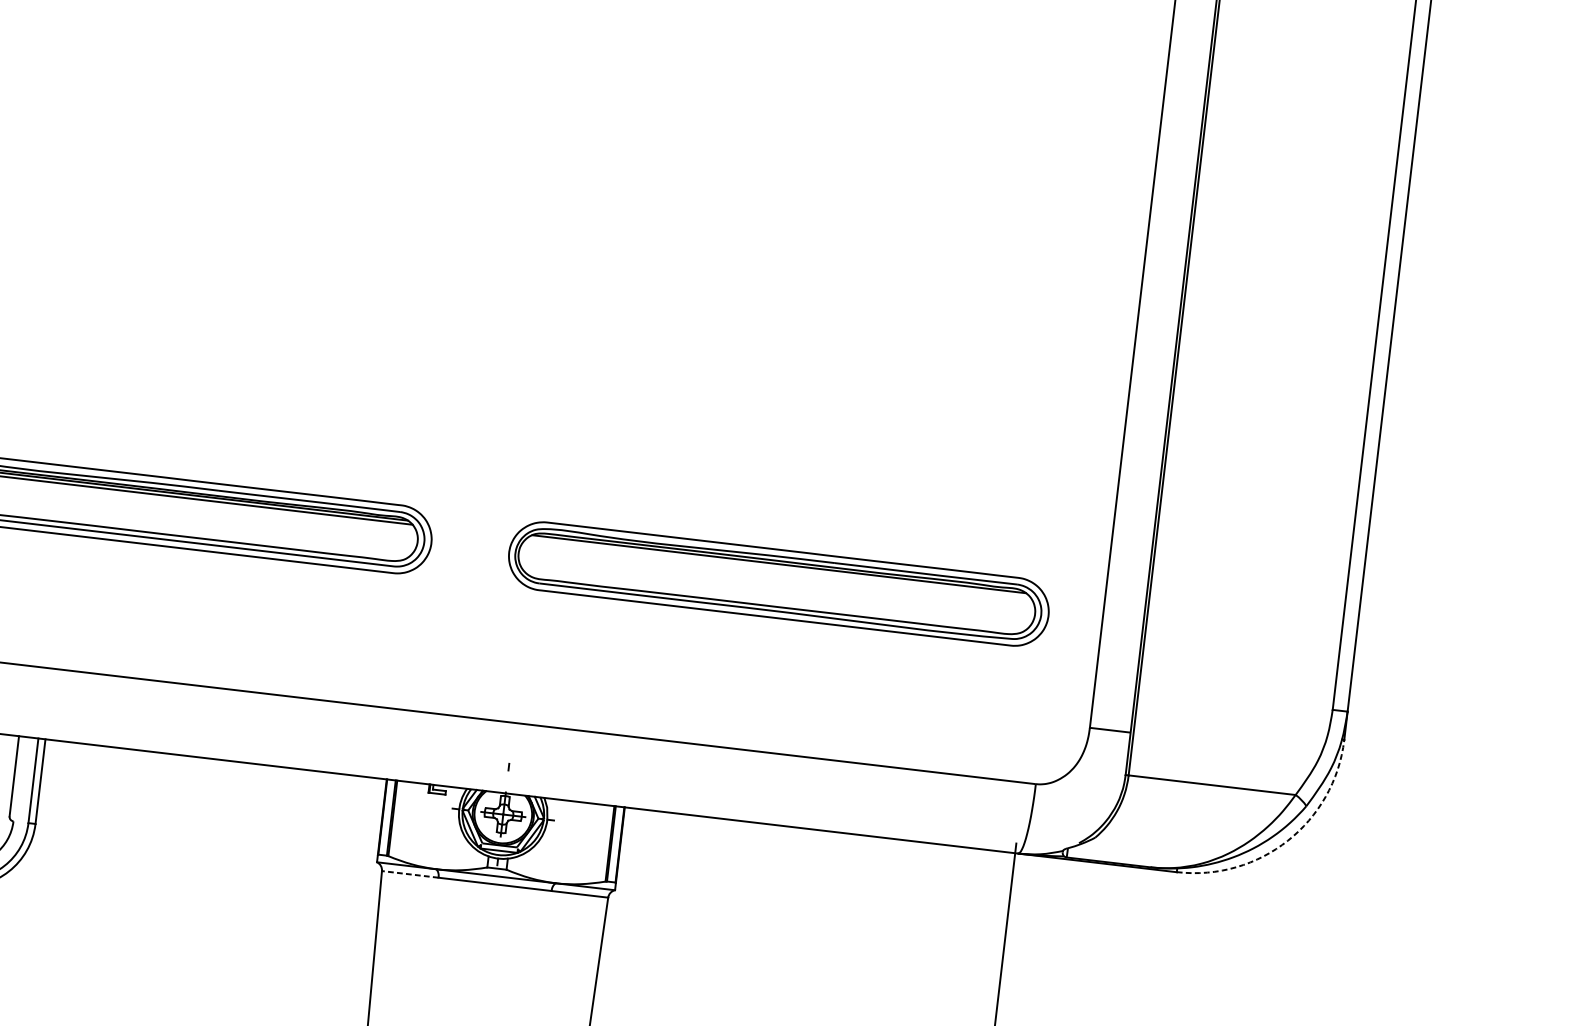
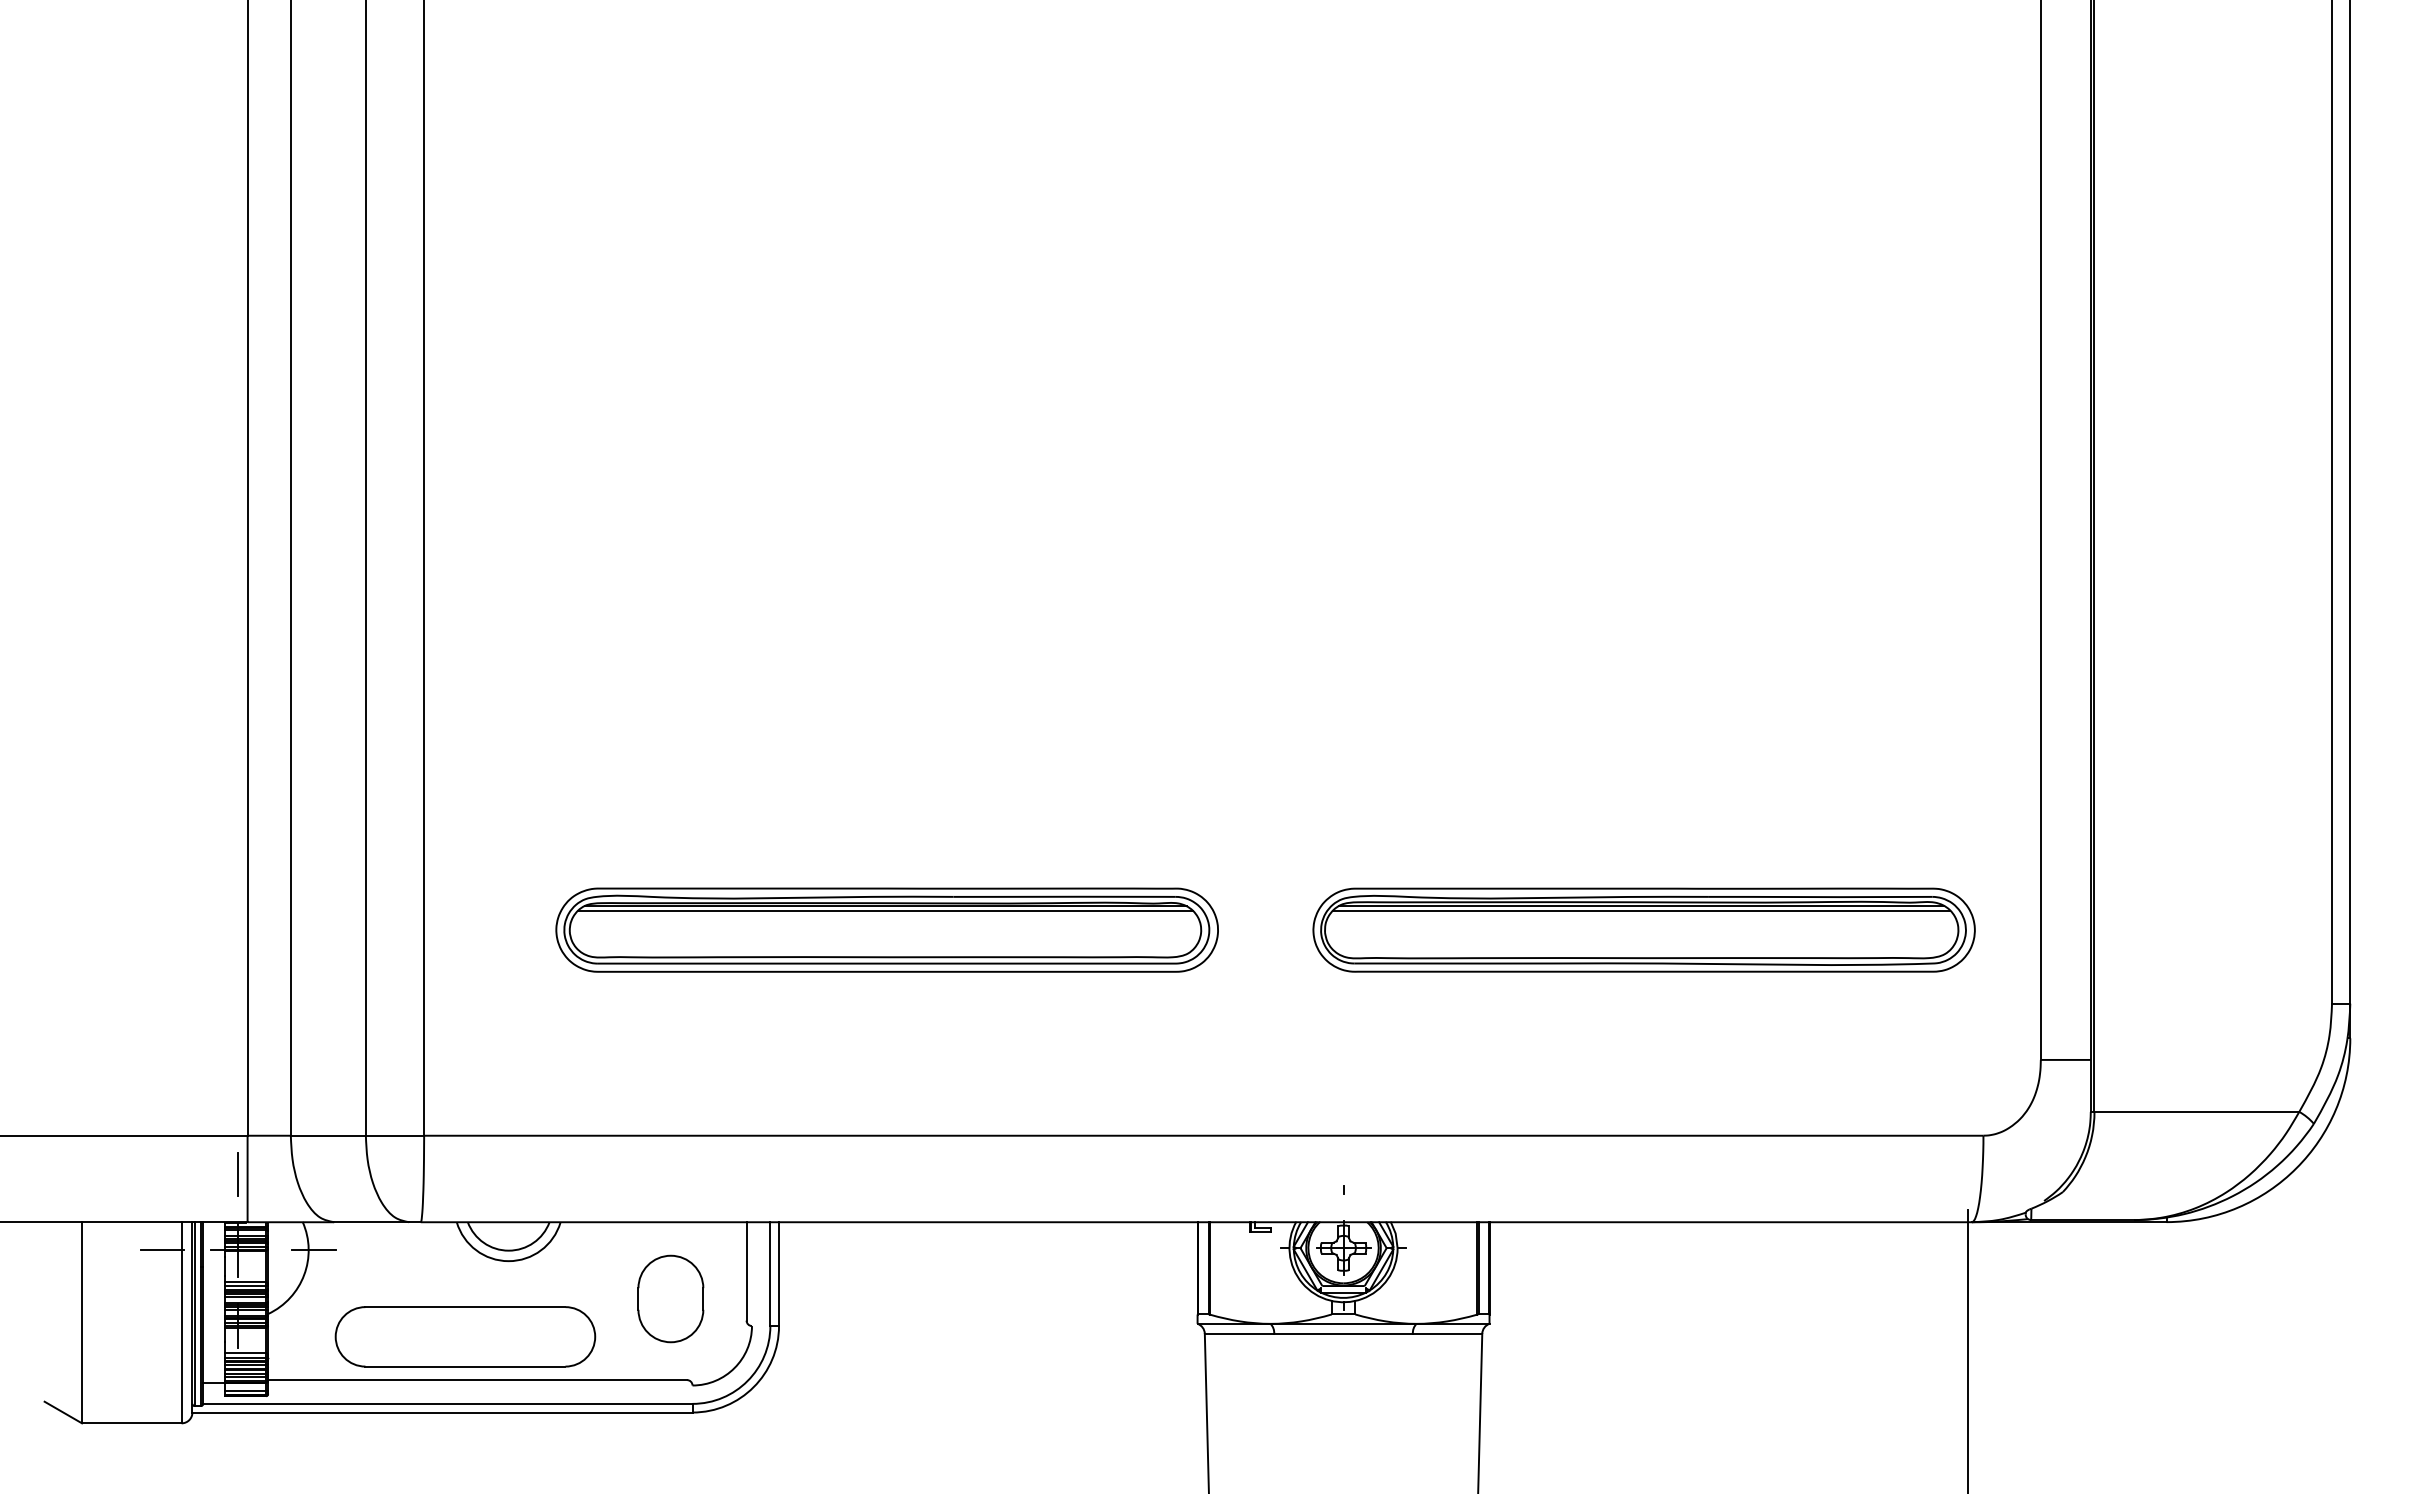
line: (778, 567) -> (1641, 910), added
arc: (1287, 840) -> (2296, 1168), dashed -> solid
line: (410, 874) -> (1239, 1333), dashed -> solid

